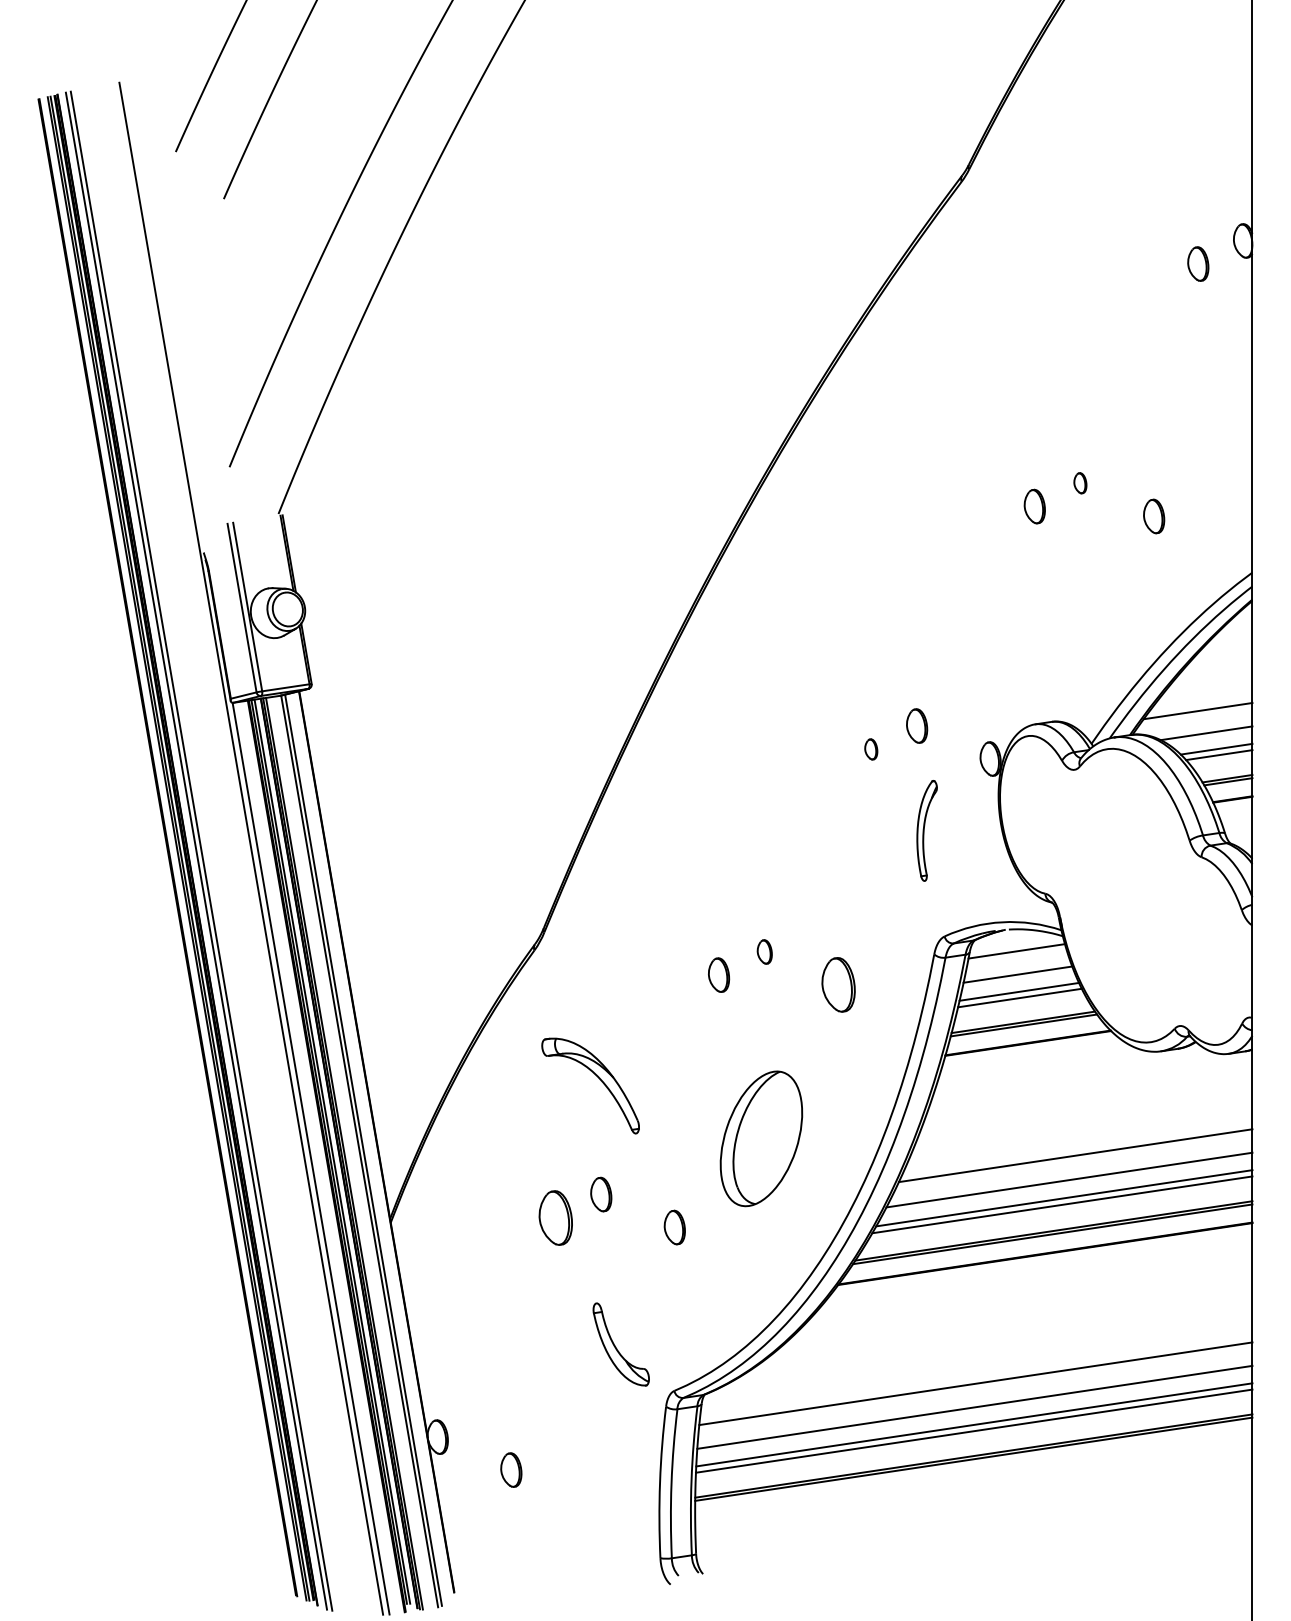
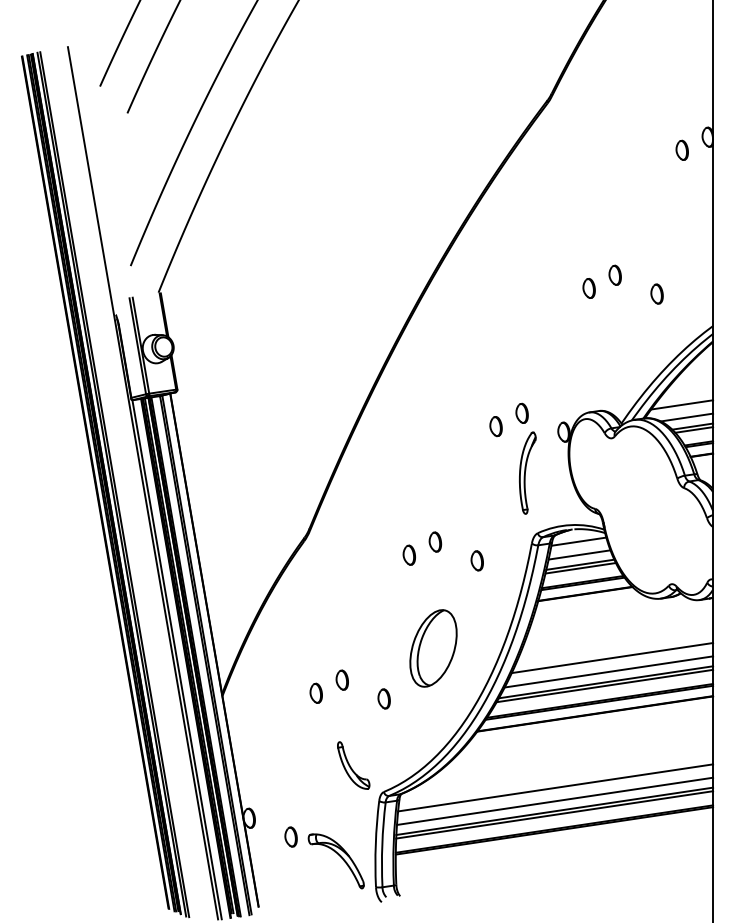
part: (1079, 482) -> (614, 274), size x1.67
part: (870, 749) -> (495, 426), size x1.67
part: (926, 829) -> (527, 472), size x1.43
part: (764, 951) -> (435, 541), size x1.43
part: (836, 984) -> (476, 560), size x0.62
part: (596, 1077) -> (339, 856), moved
part: (554, 1216) -> (315, 692), size x0.62

